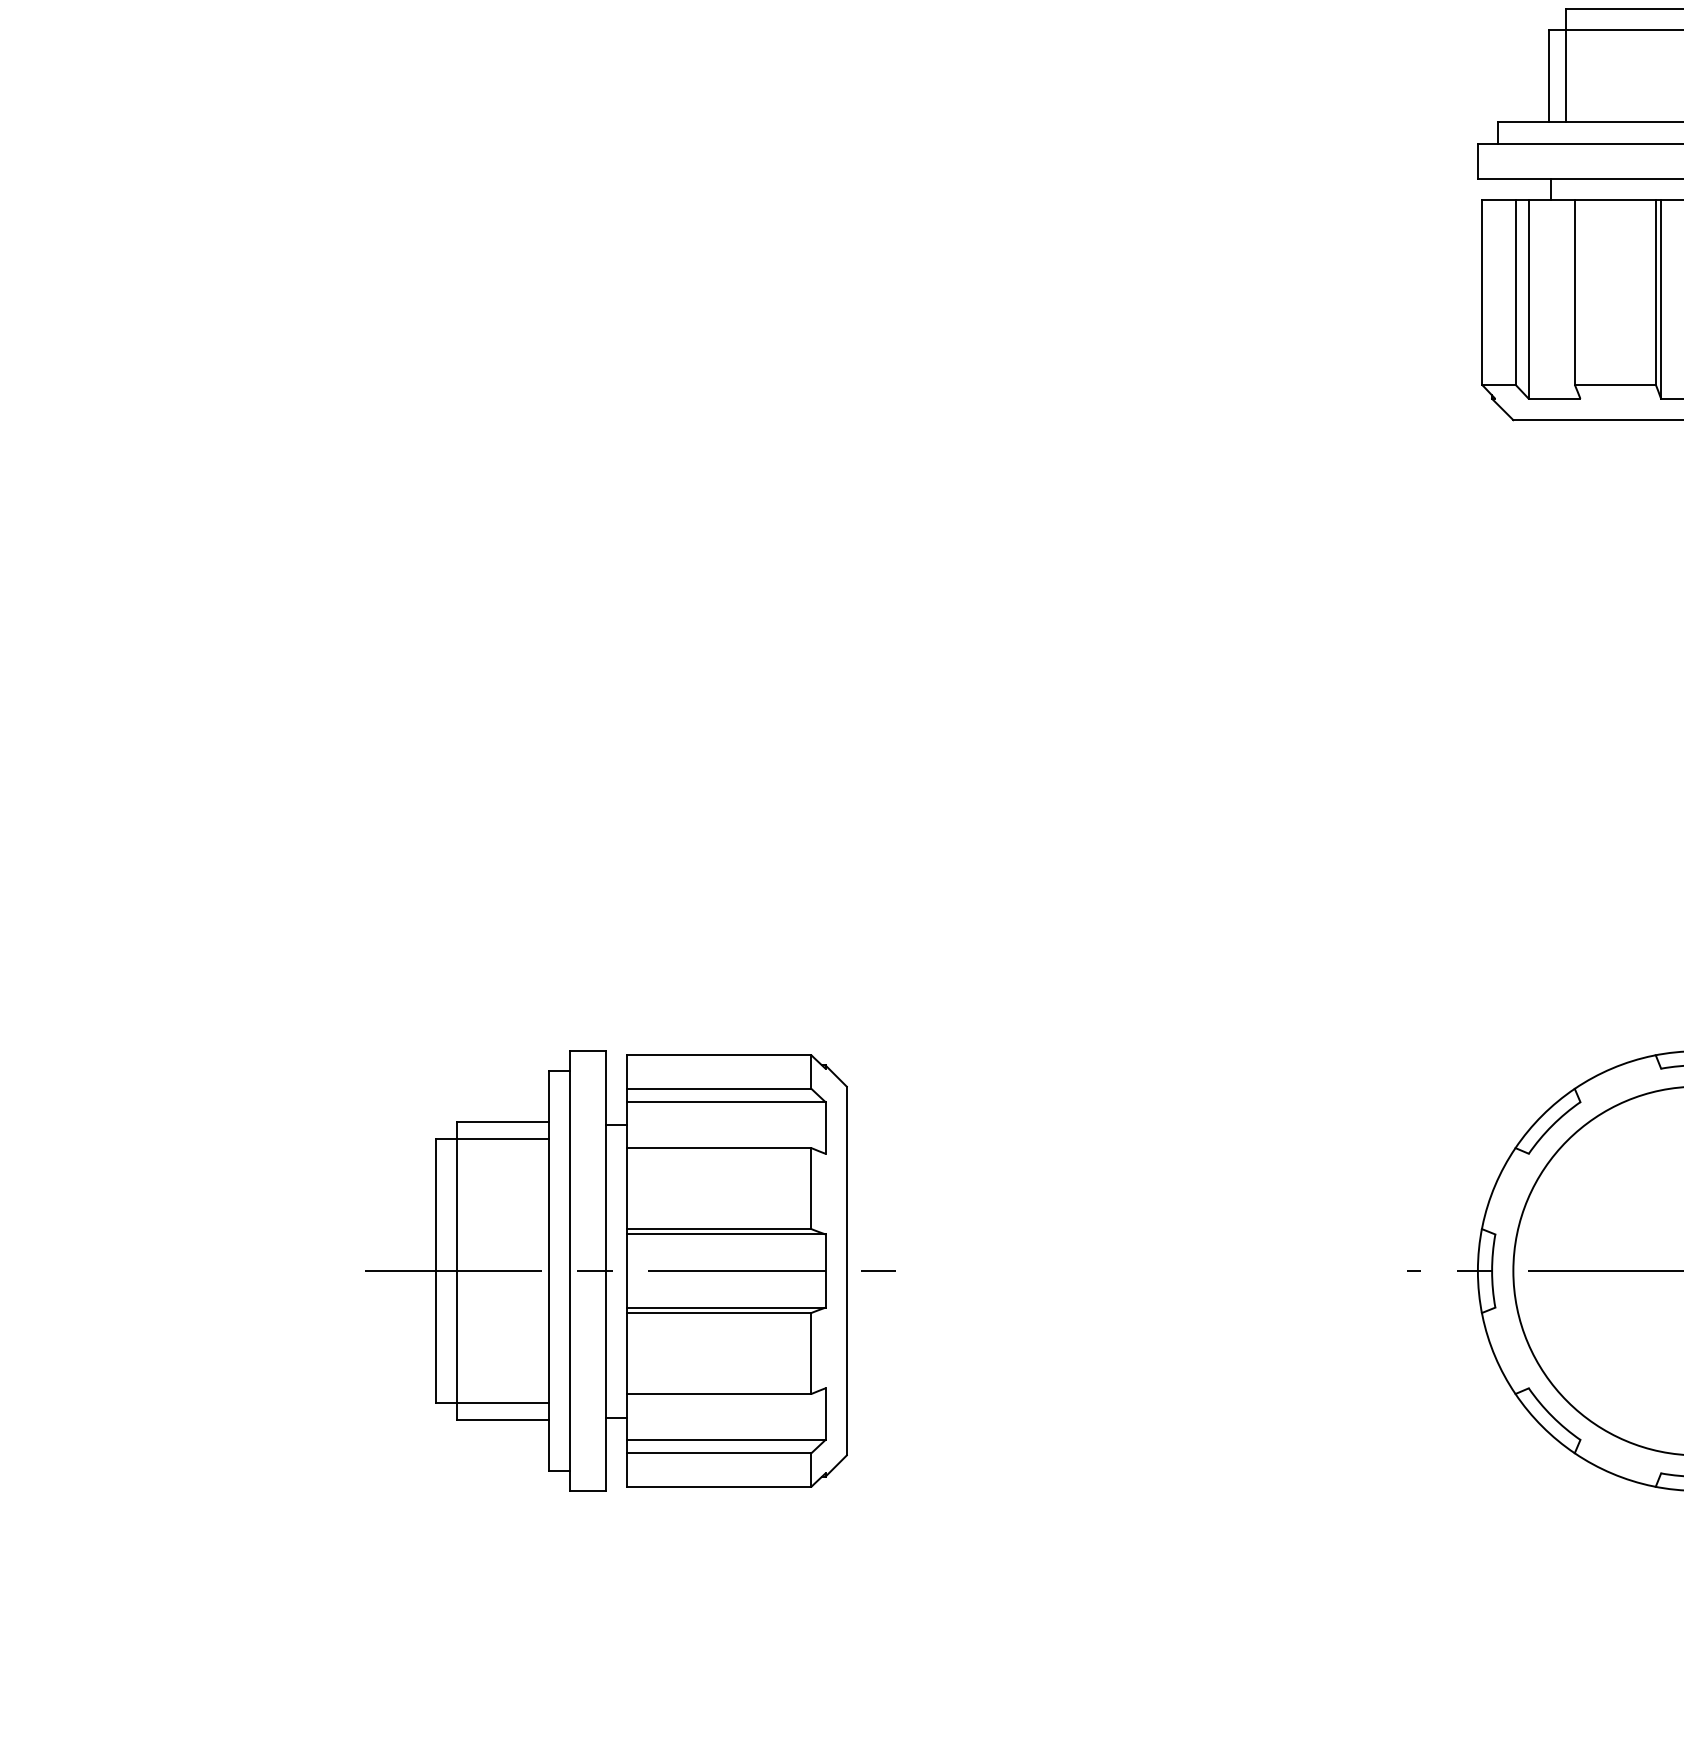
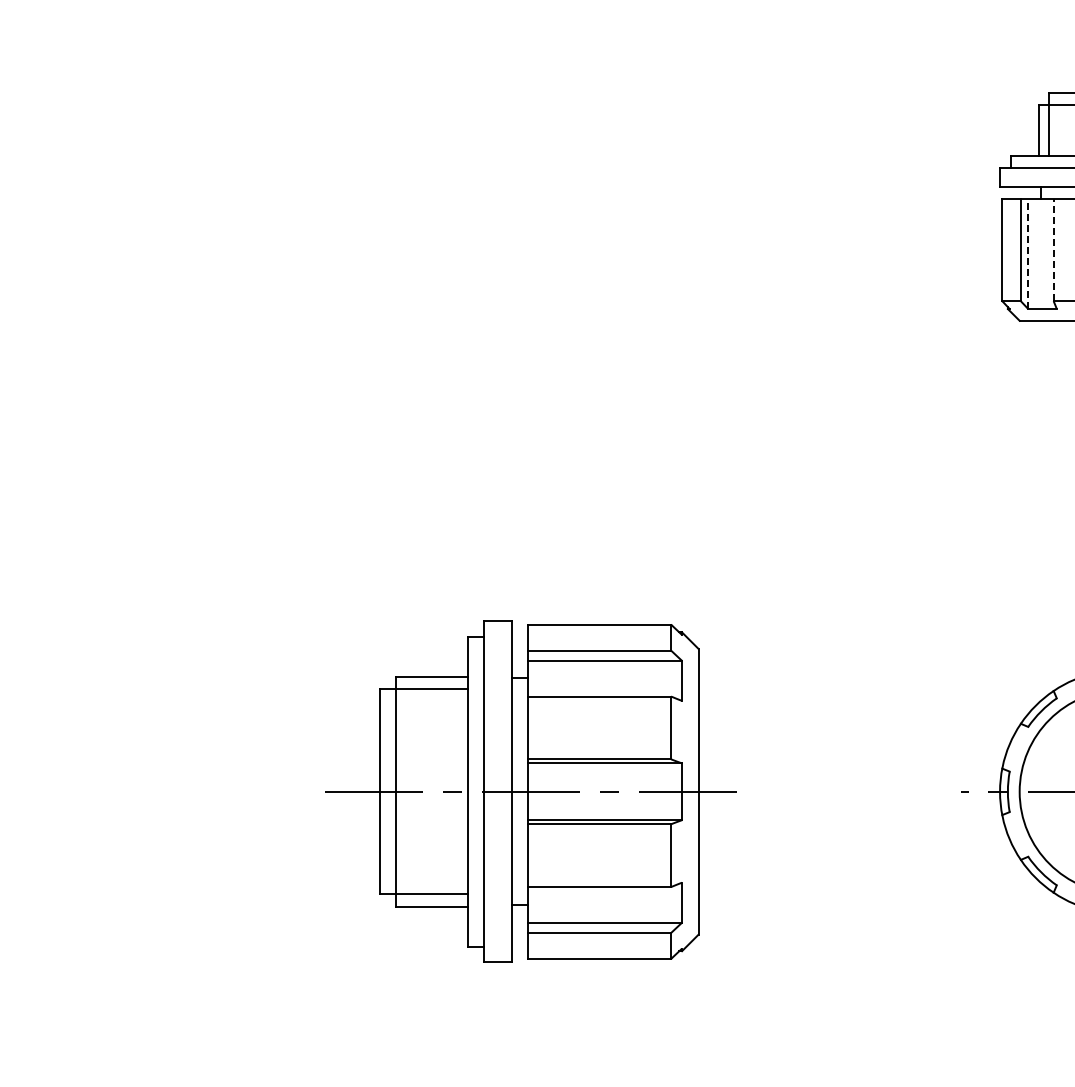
line: (1574, 291) -> (1053, 249), solid -> dashed
line: (1529, 300) -> (1028, 254), solid -> dashed
part: (629, 1270) -> (530, 791), size x1.4

